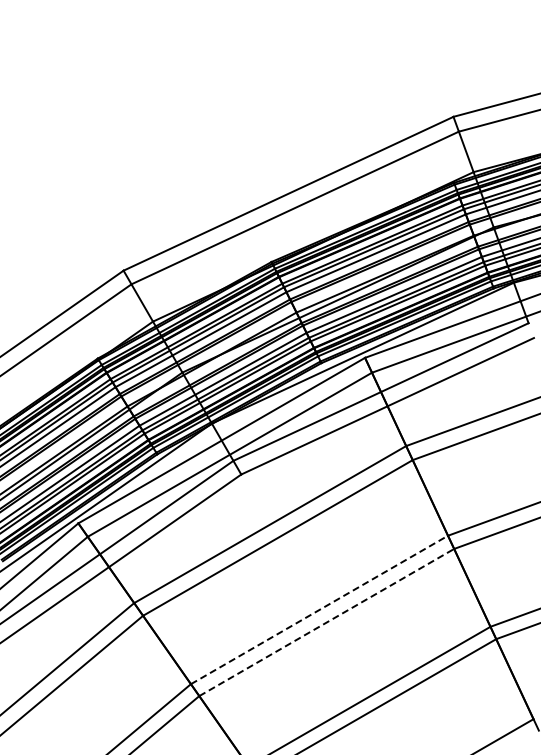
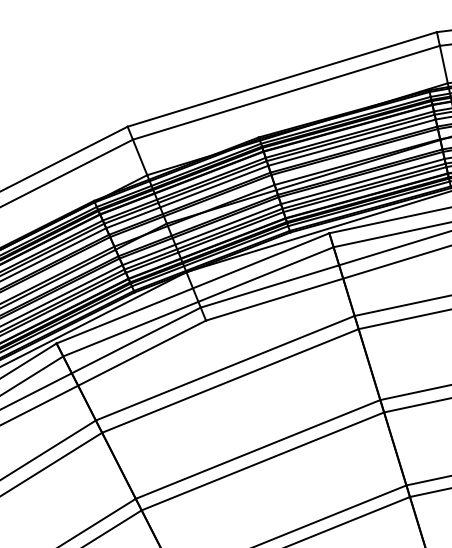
line: (319, 609) -> (258, 449), dashed -> solid
line: (327, 622) -> (263, 461), dashed -> solid

